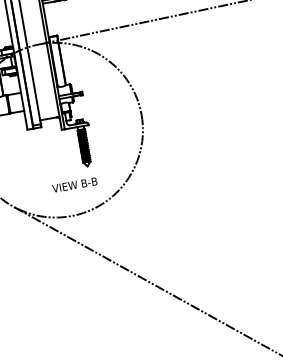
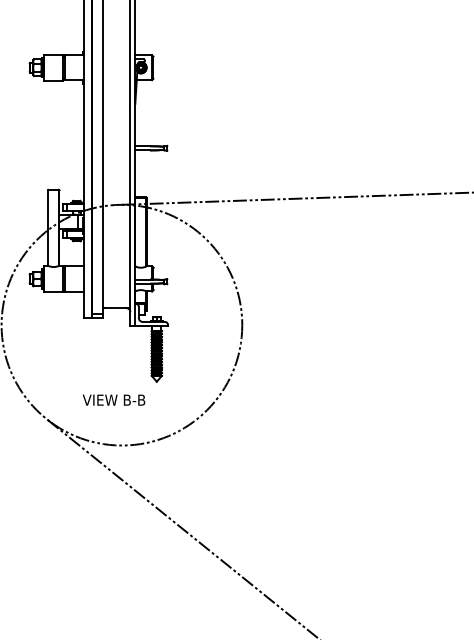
text: (75, 184) -> (114, 399), moved

